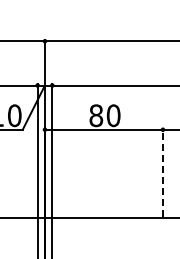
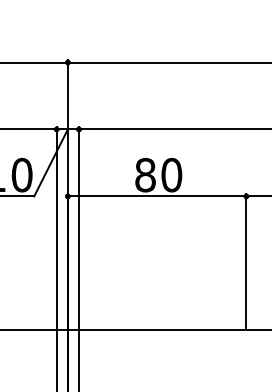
line: (162, 172) -> (245, 261), dashed -> solid

